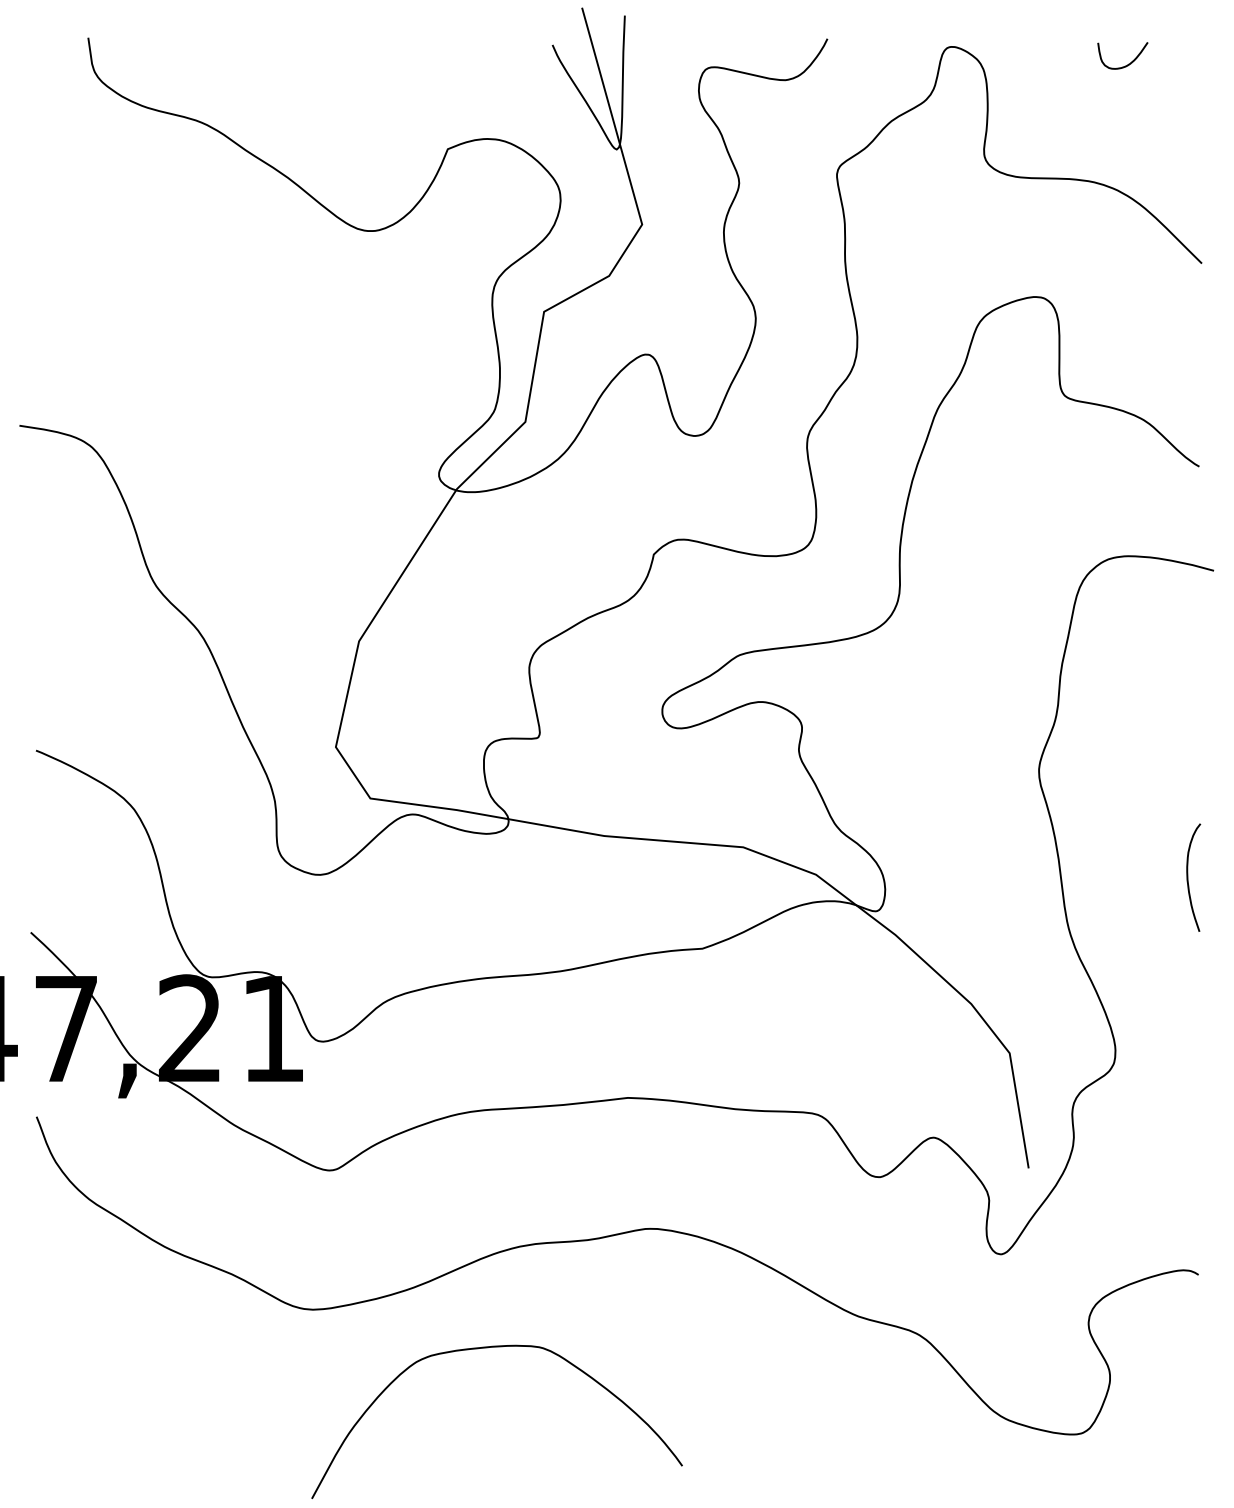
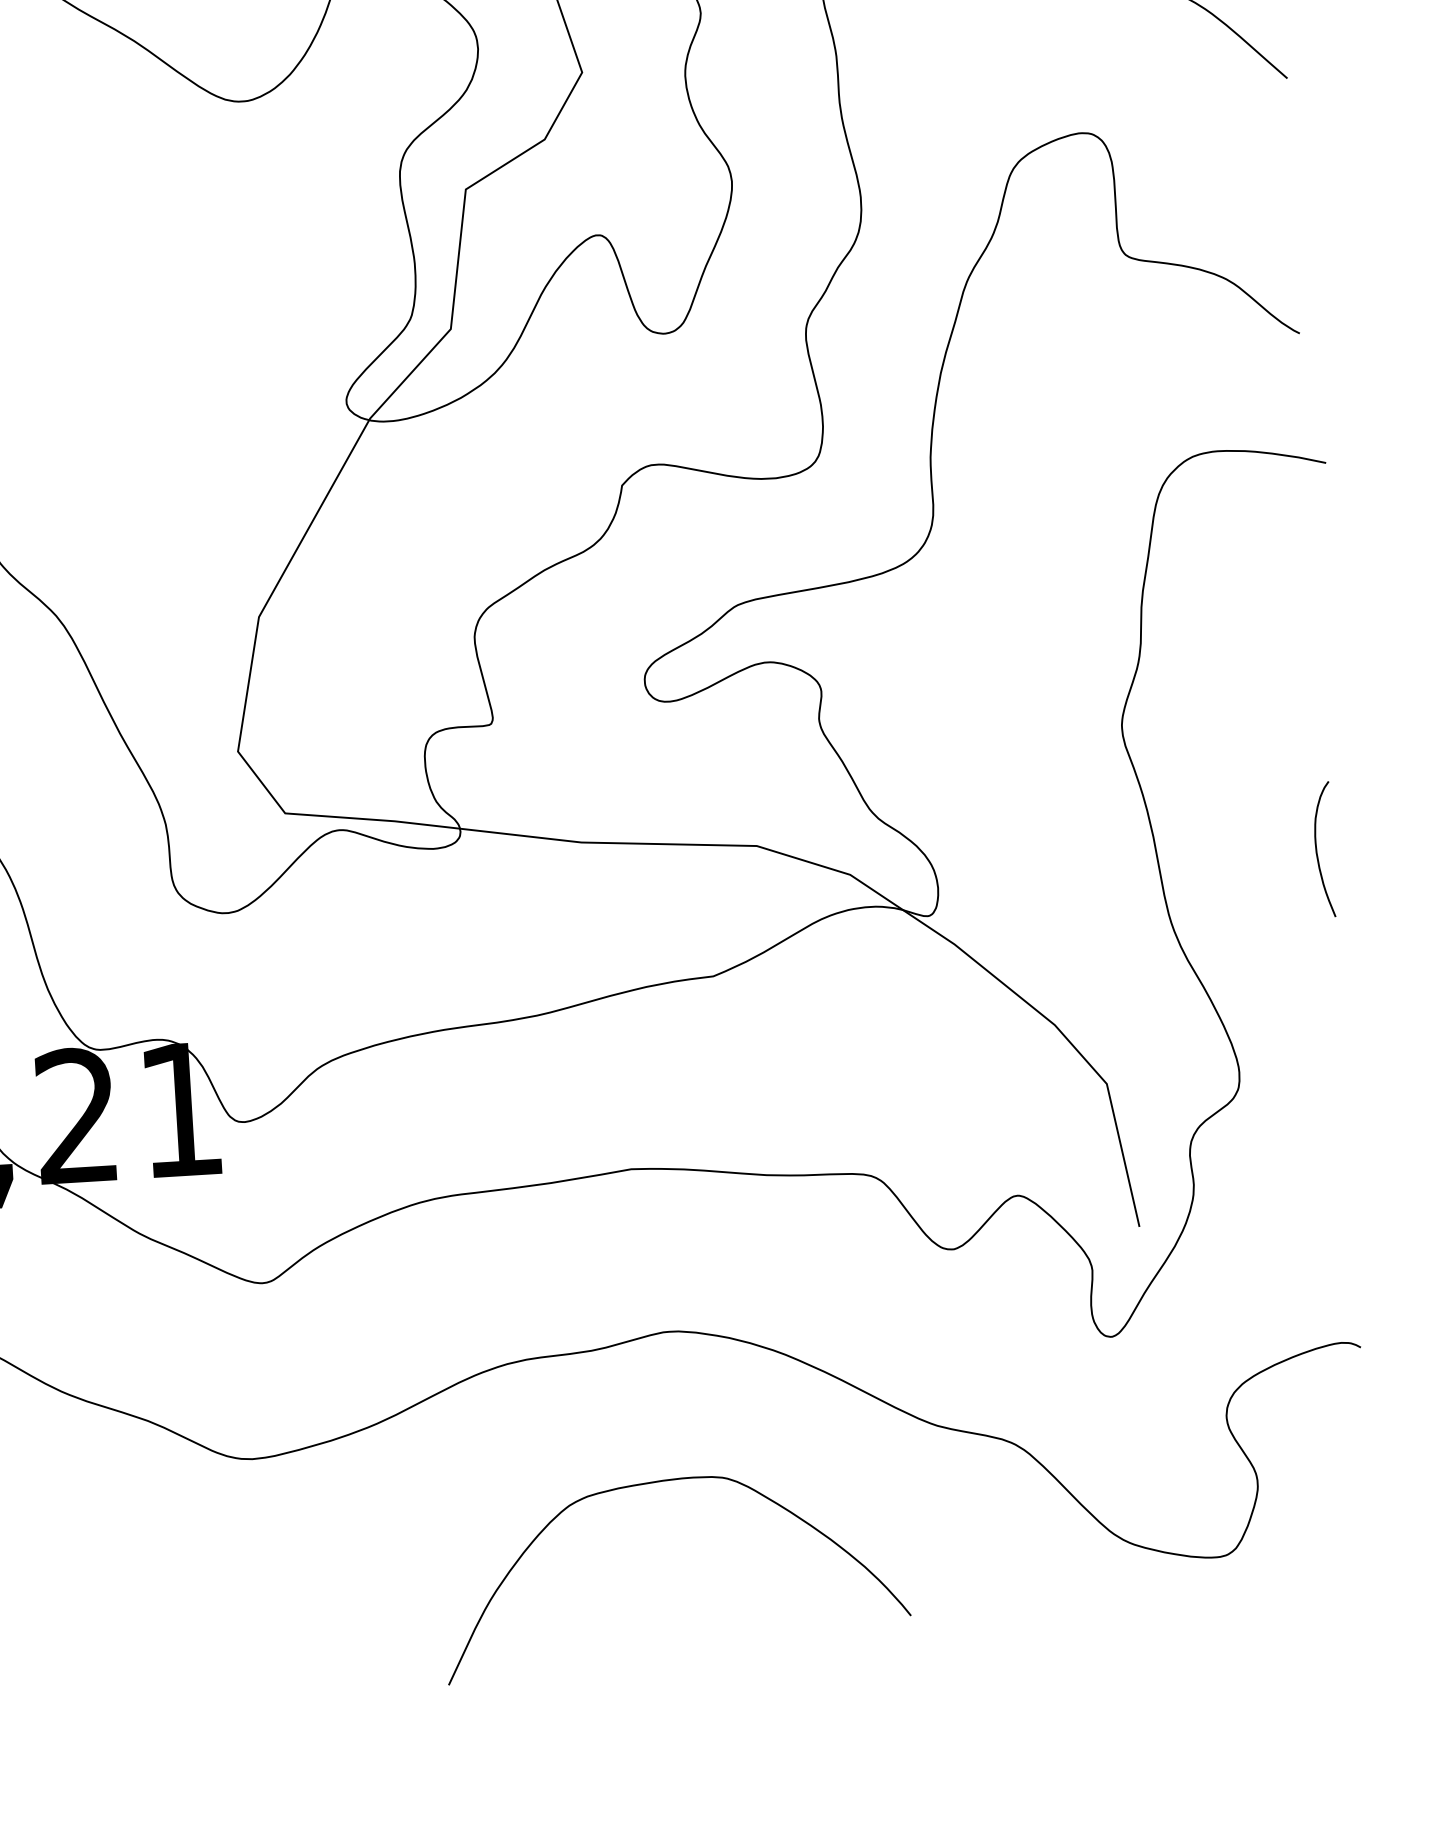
curve: (488, 1348) -> (658, 1483), moved

